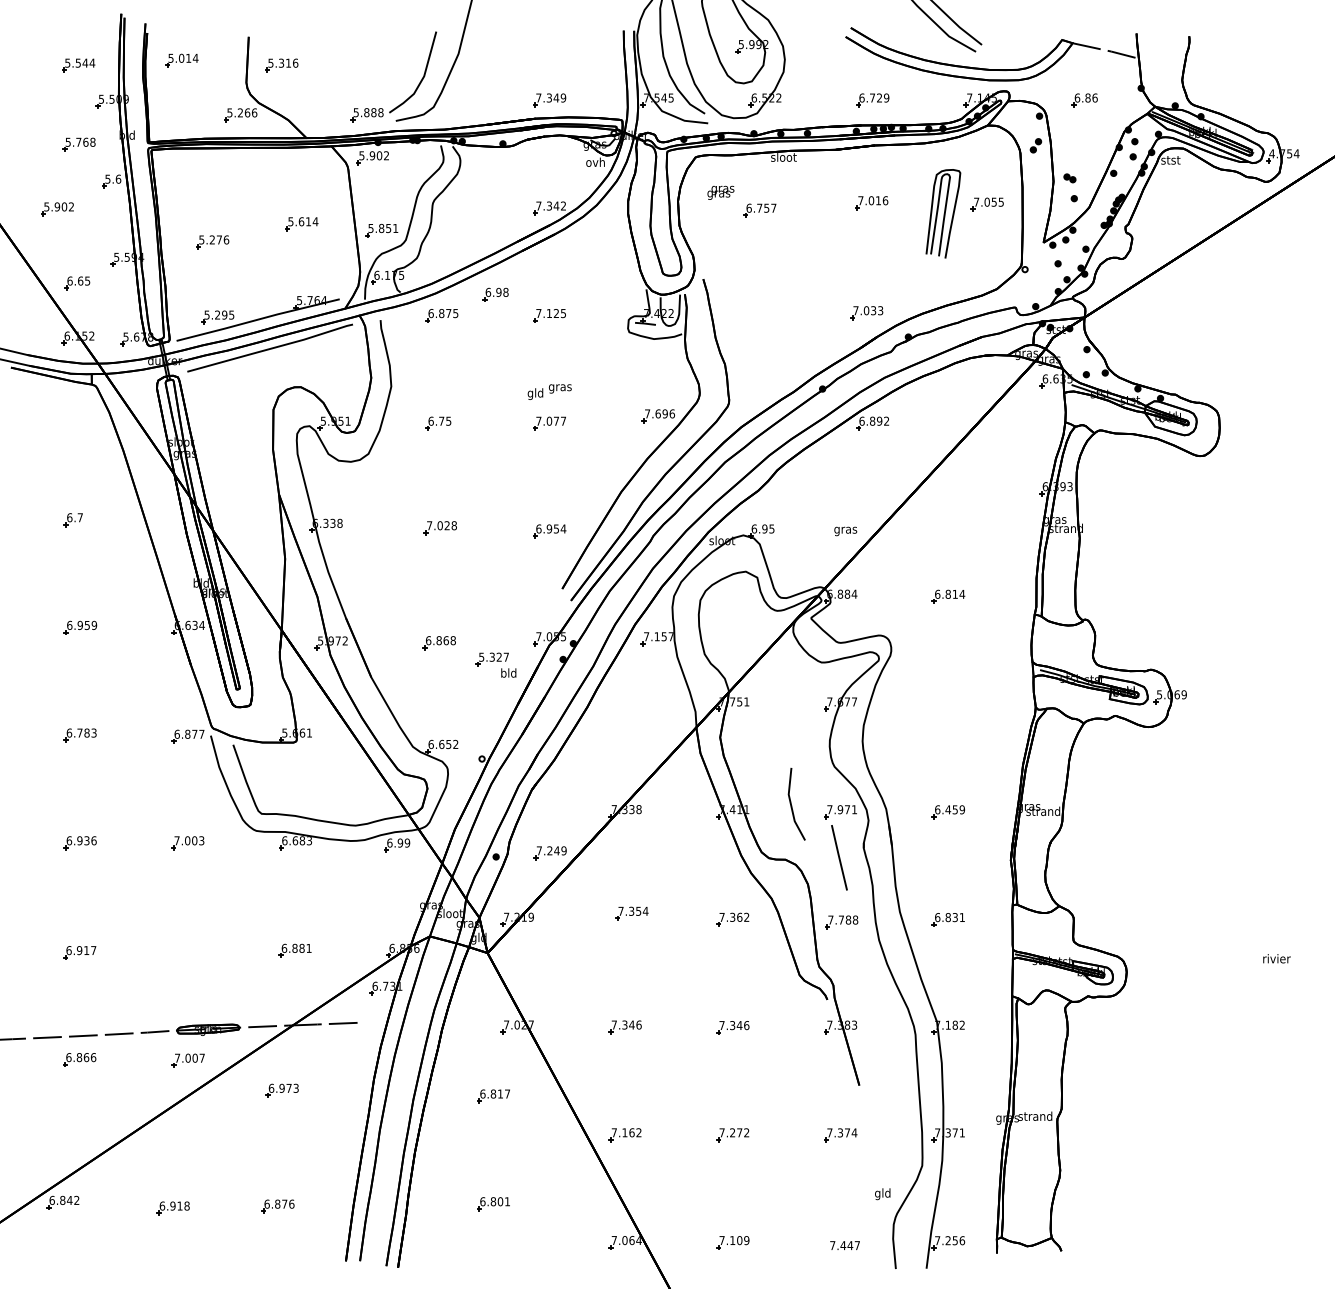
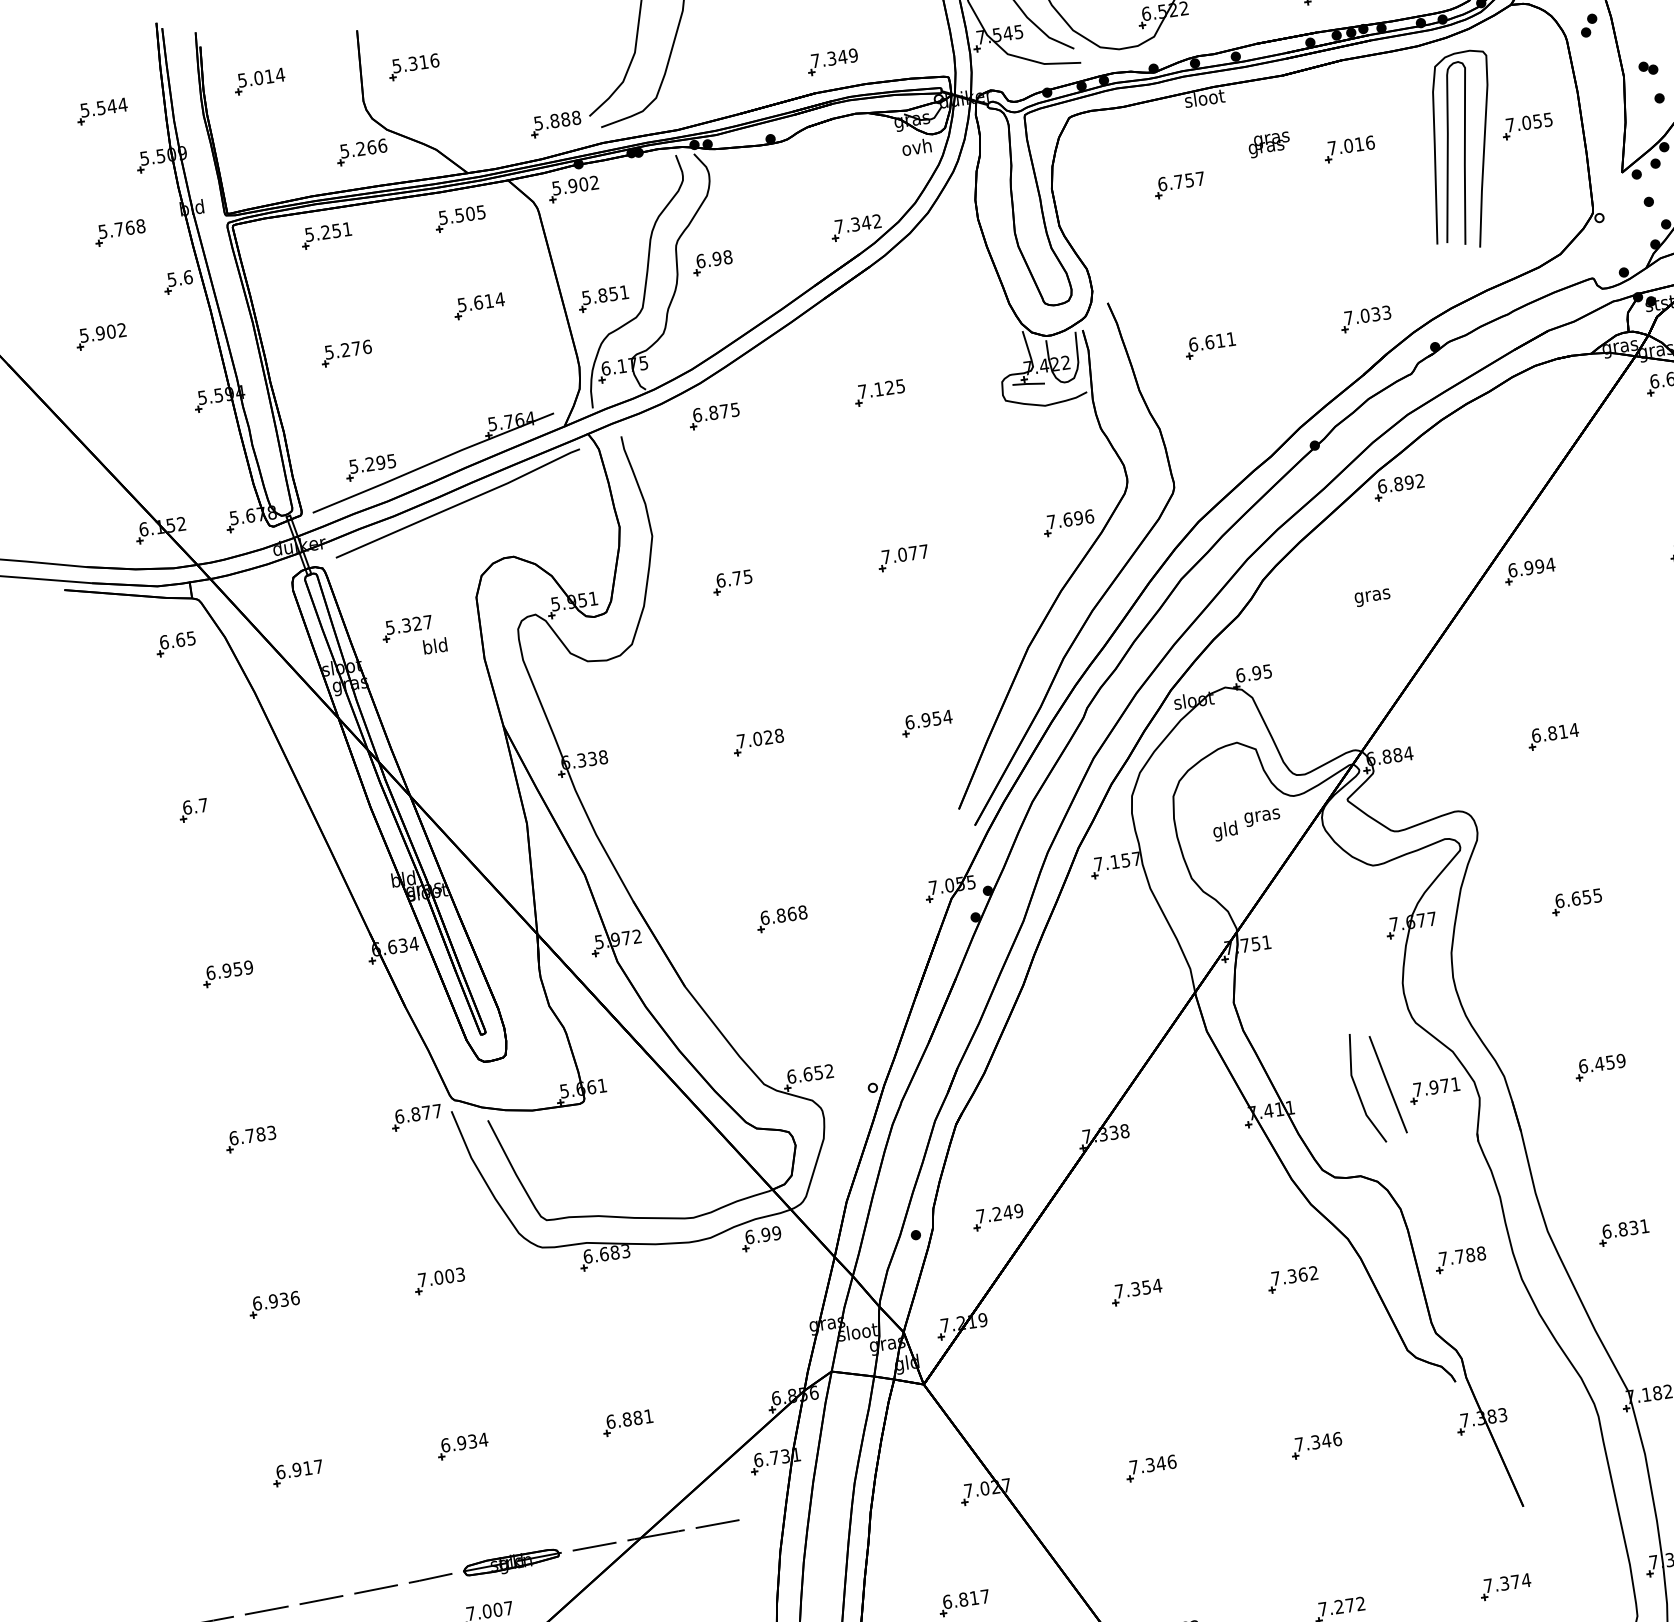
part: (210, 165) -> (326, 236), added
part: (297, 166) -> (460, 218), added
text: (720, 192) -> (1268, 144), moved
part: (943, 213) -> (1462, 149), size x1.43
part: (77, 283) -> (176, 644), moved
part: (495, 294) -> (712, 262), moved
part: (764, 315) -> (1209, 345), added
text: (549, 391) -> (1246, 824), moved
part: (948, 489) -> (1529, 572), added
text: (845, 531) -> (1372, 597), moved
part: (495, 664) -> (413, 635), moved
part: (947, 704) -> (1575, 902), added
line: (839, 857) -> (1388, 1084), moved
part: (187, 950) -> (462, 1446), added

